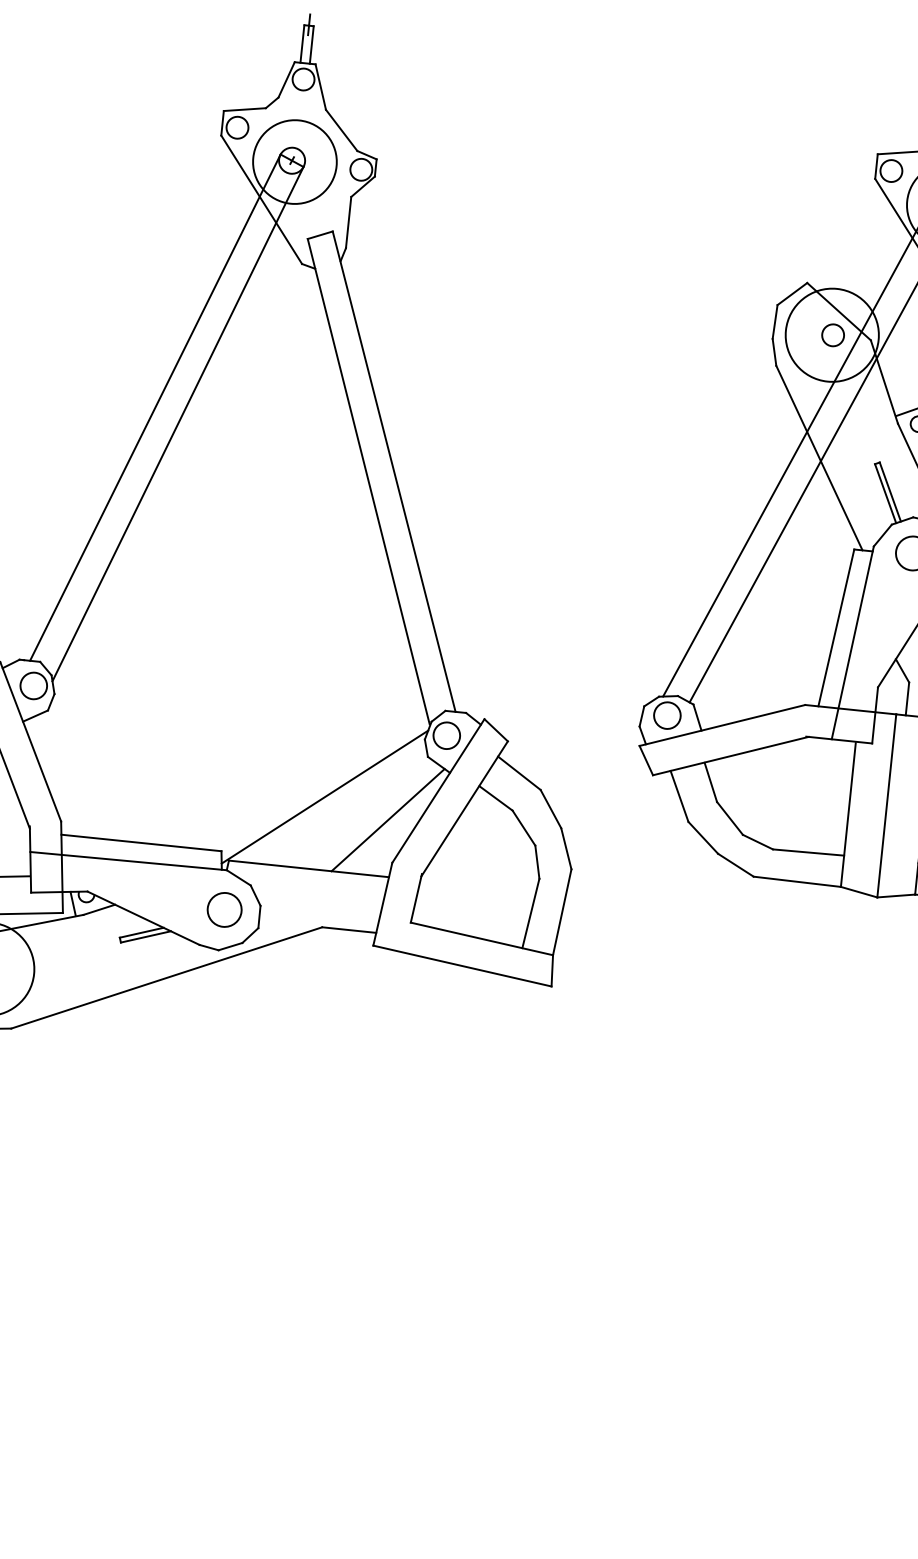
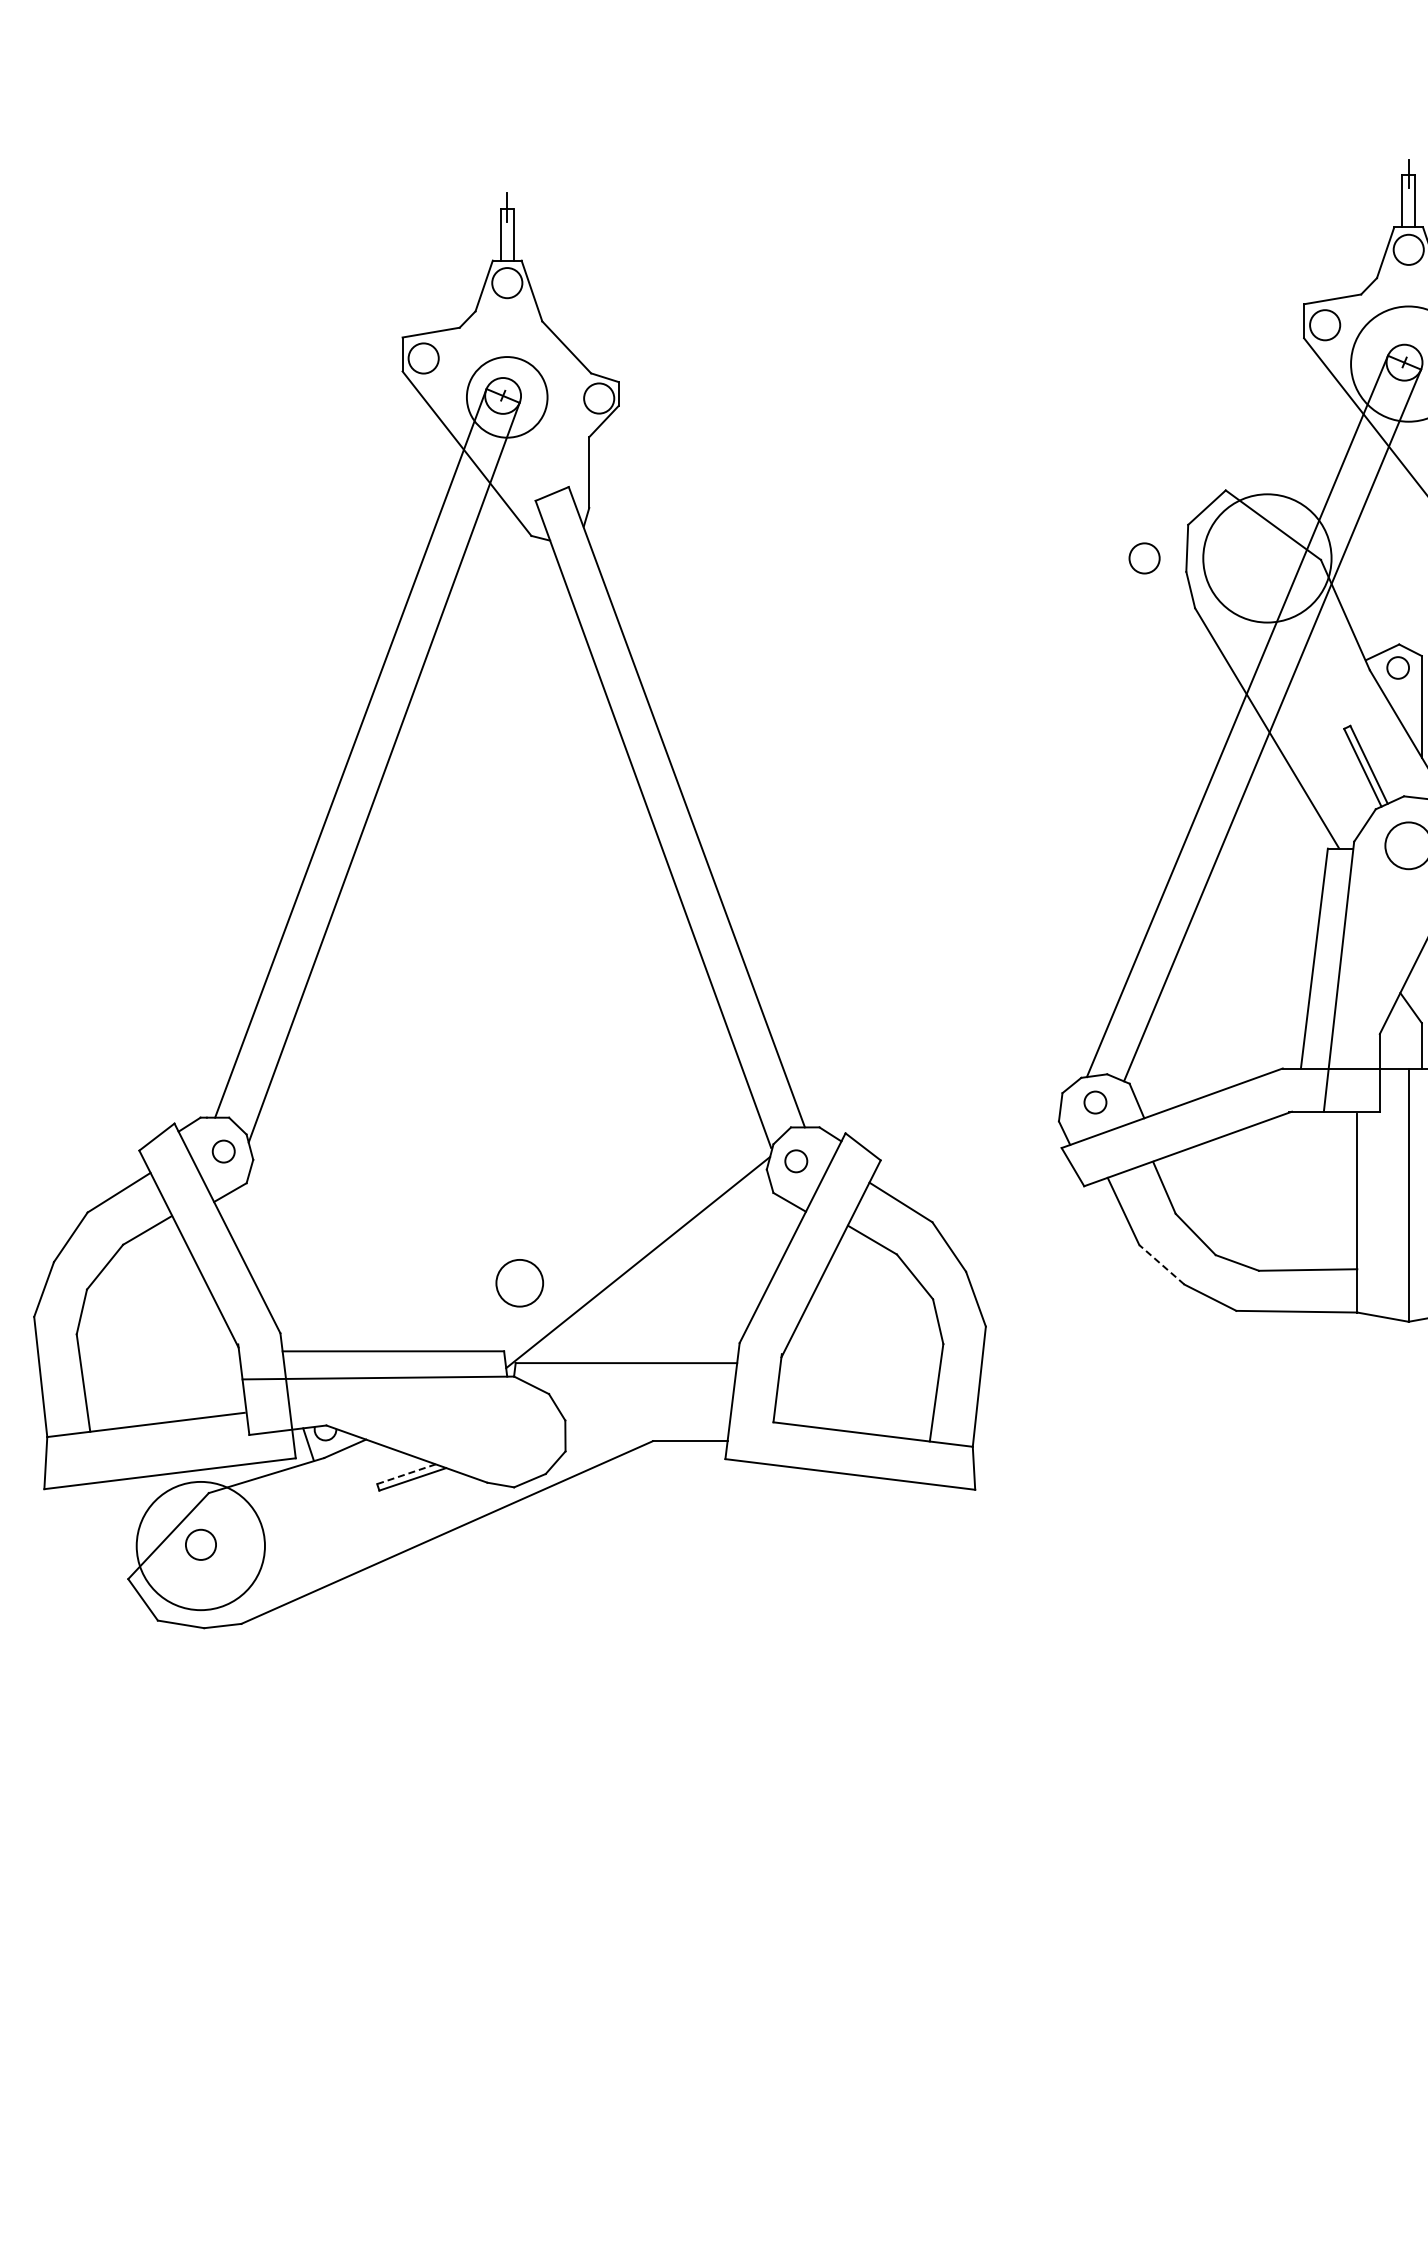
circle: (294, 161) -> (506, 396), size x0.7
circle: (833, 335) -> (1144, 558), moved
circle: (33, 685) -> (223, 1151), size x0.6
circle: (667, 715) -> (1095, 1102), size x0.6
circle: (446, 735) -> (796, 1161), size x0.6
line: (387, 820) -> (727, 1285), removed
line: (703, 837) -> (1161, 1264), solid -> dashed
circle: (224, 910) -> (519, 1283), moved
line: (141, 932) -> (406, 1474), solid -> dashed

